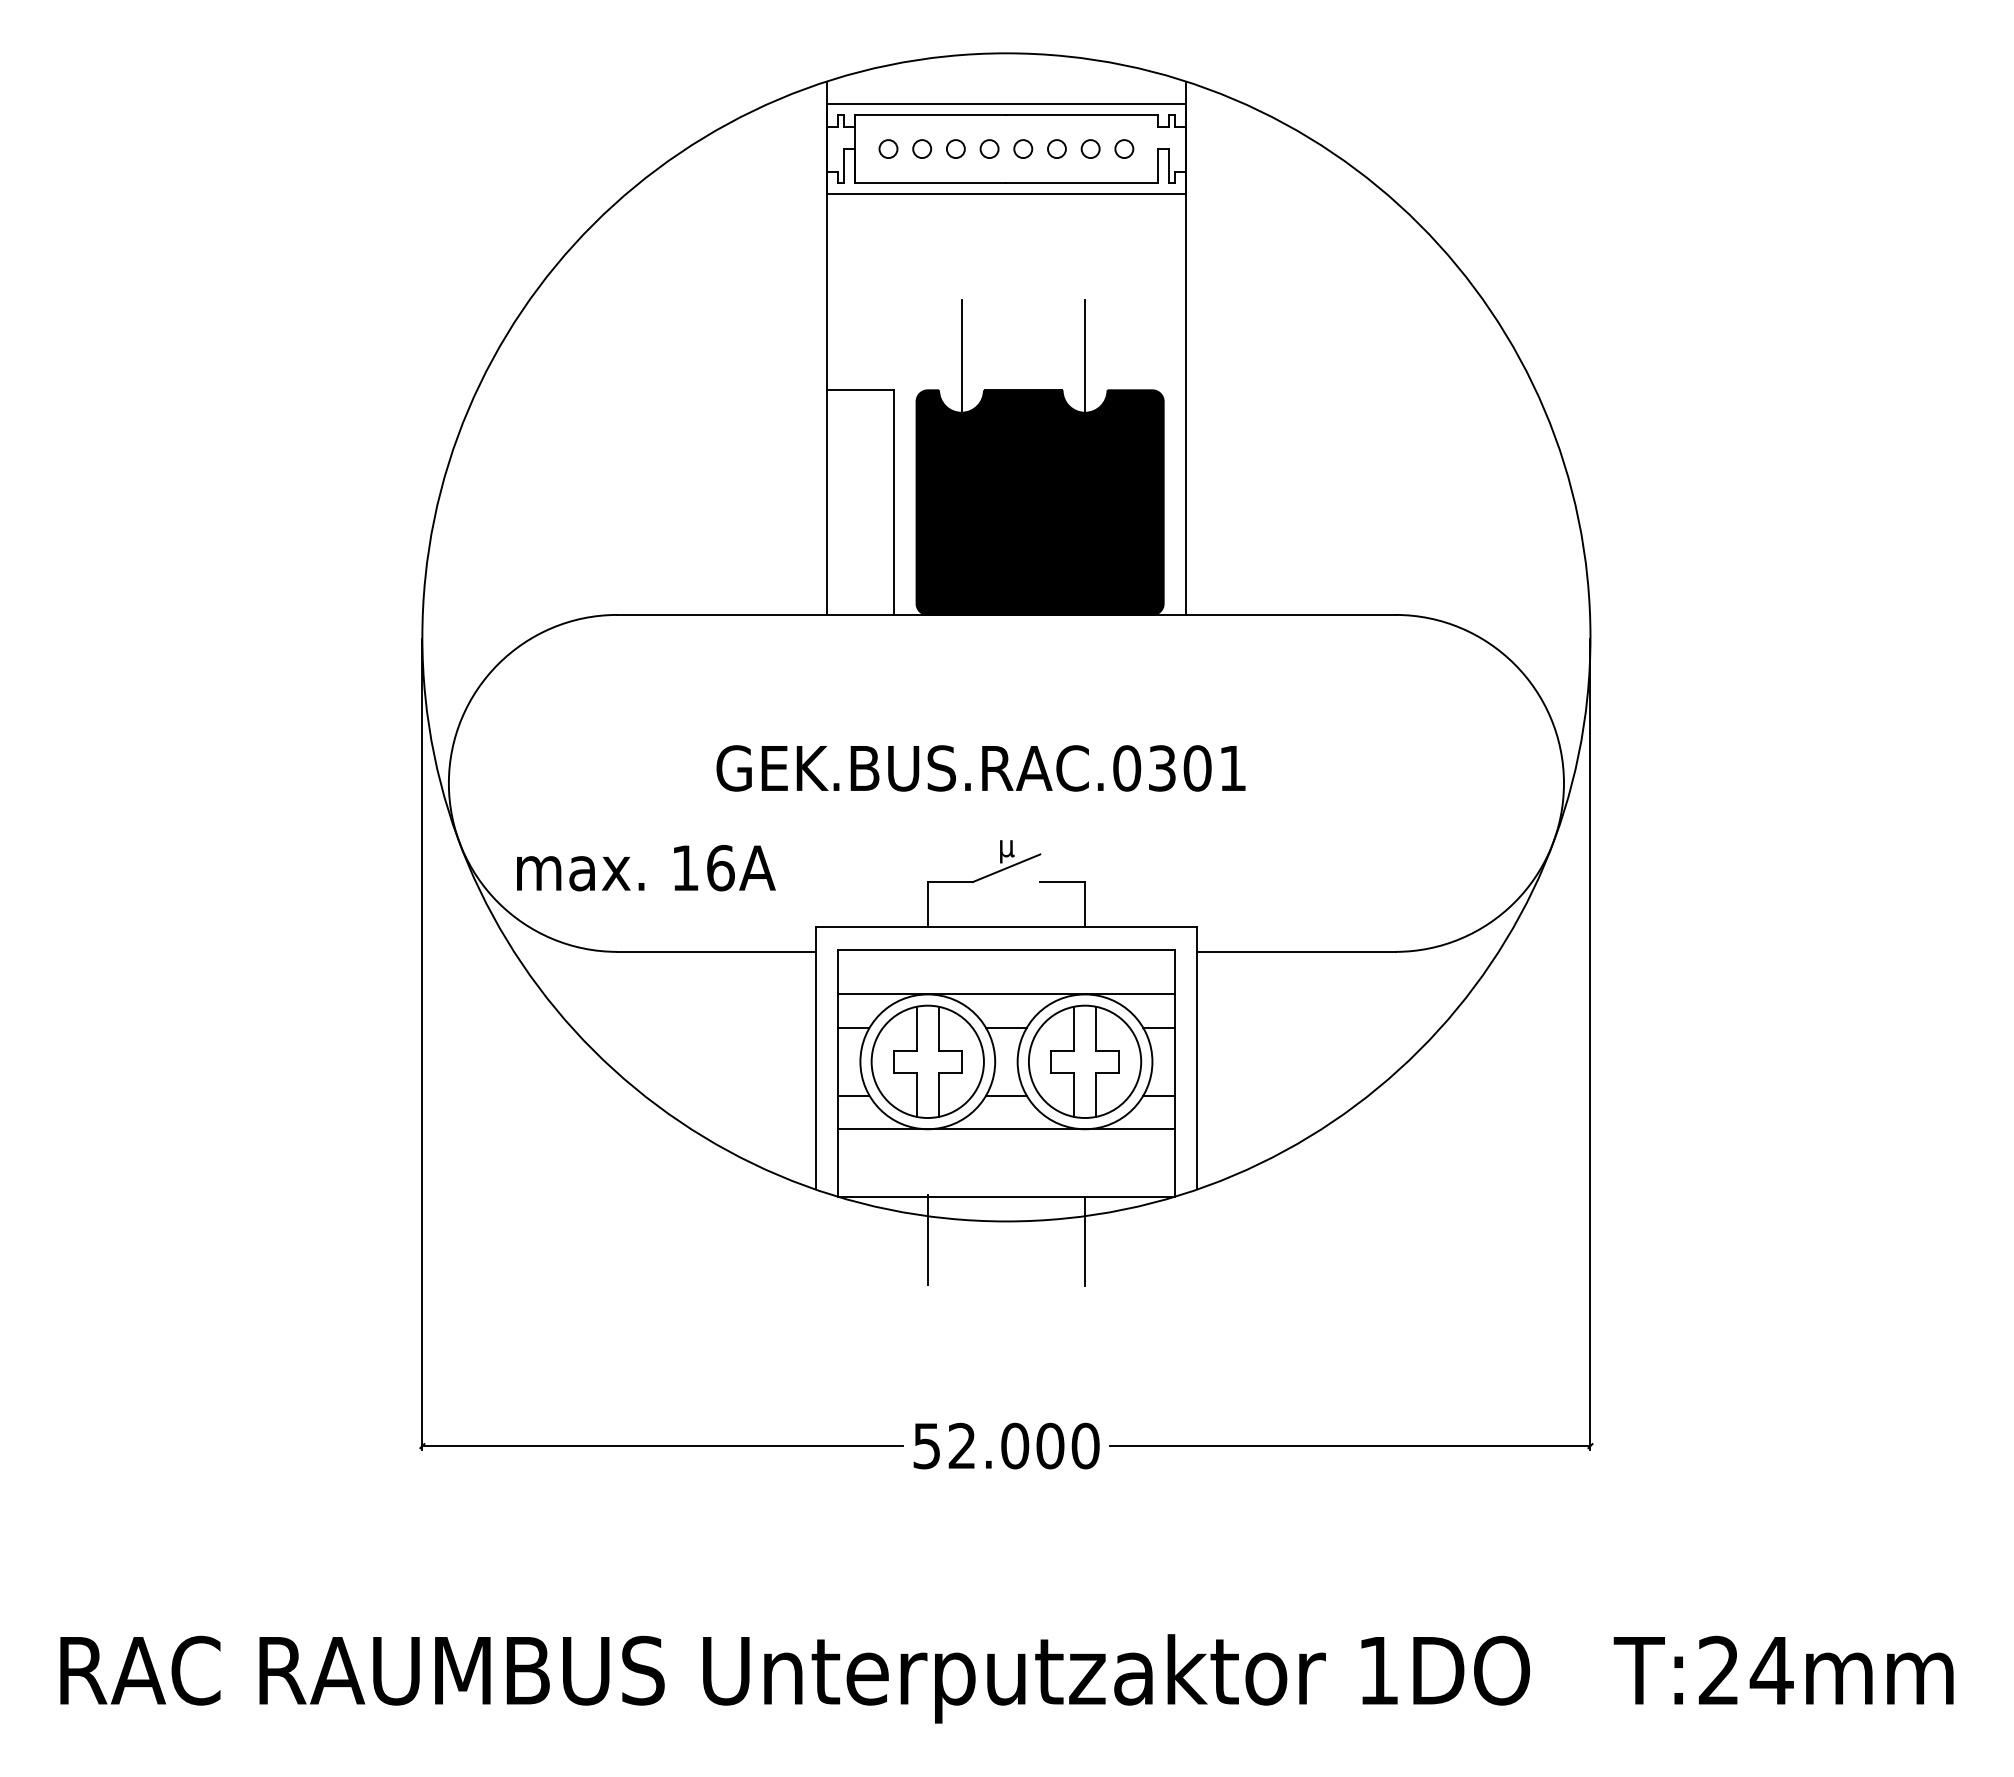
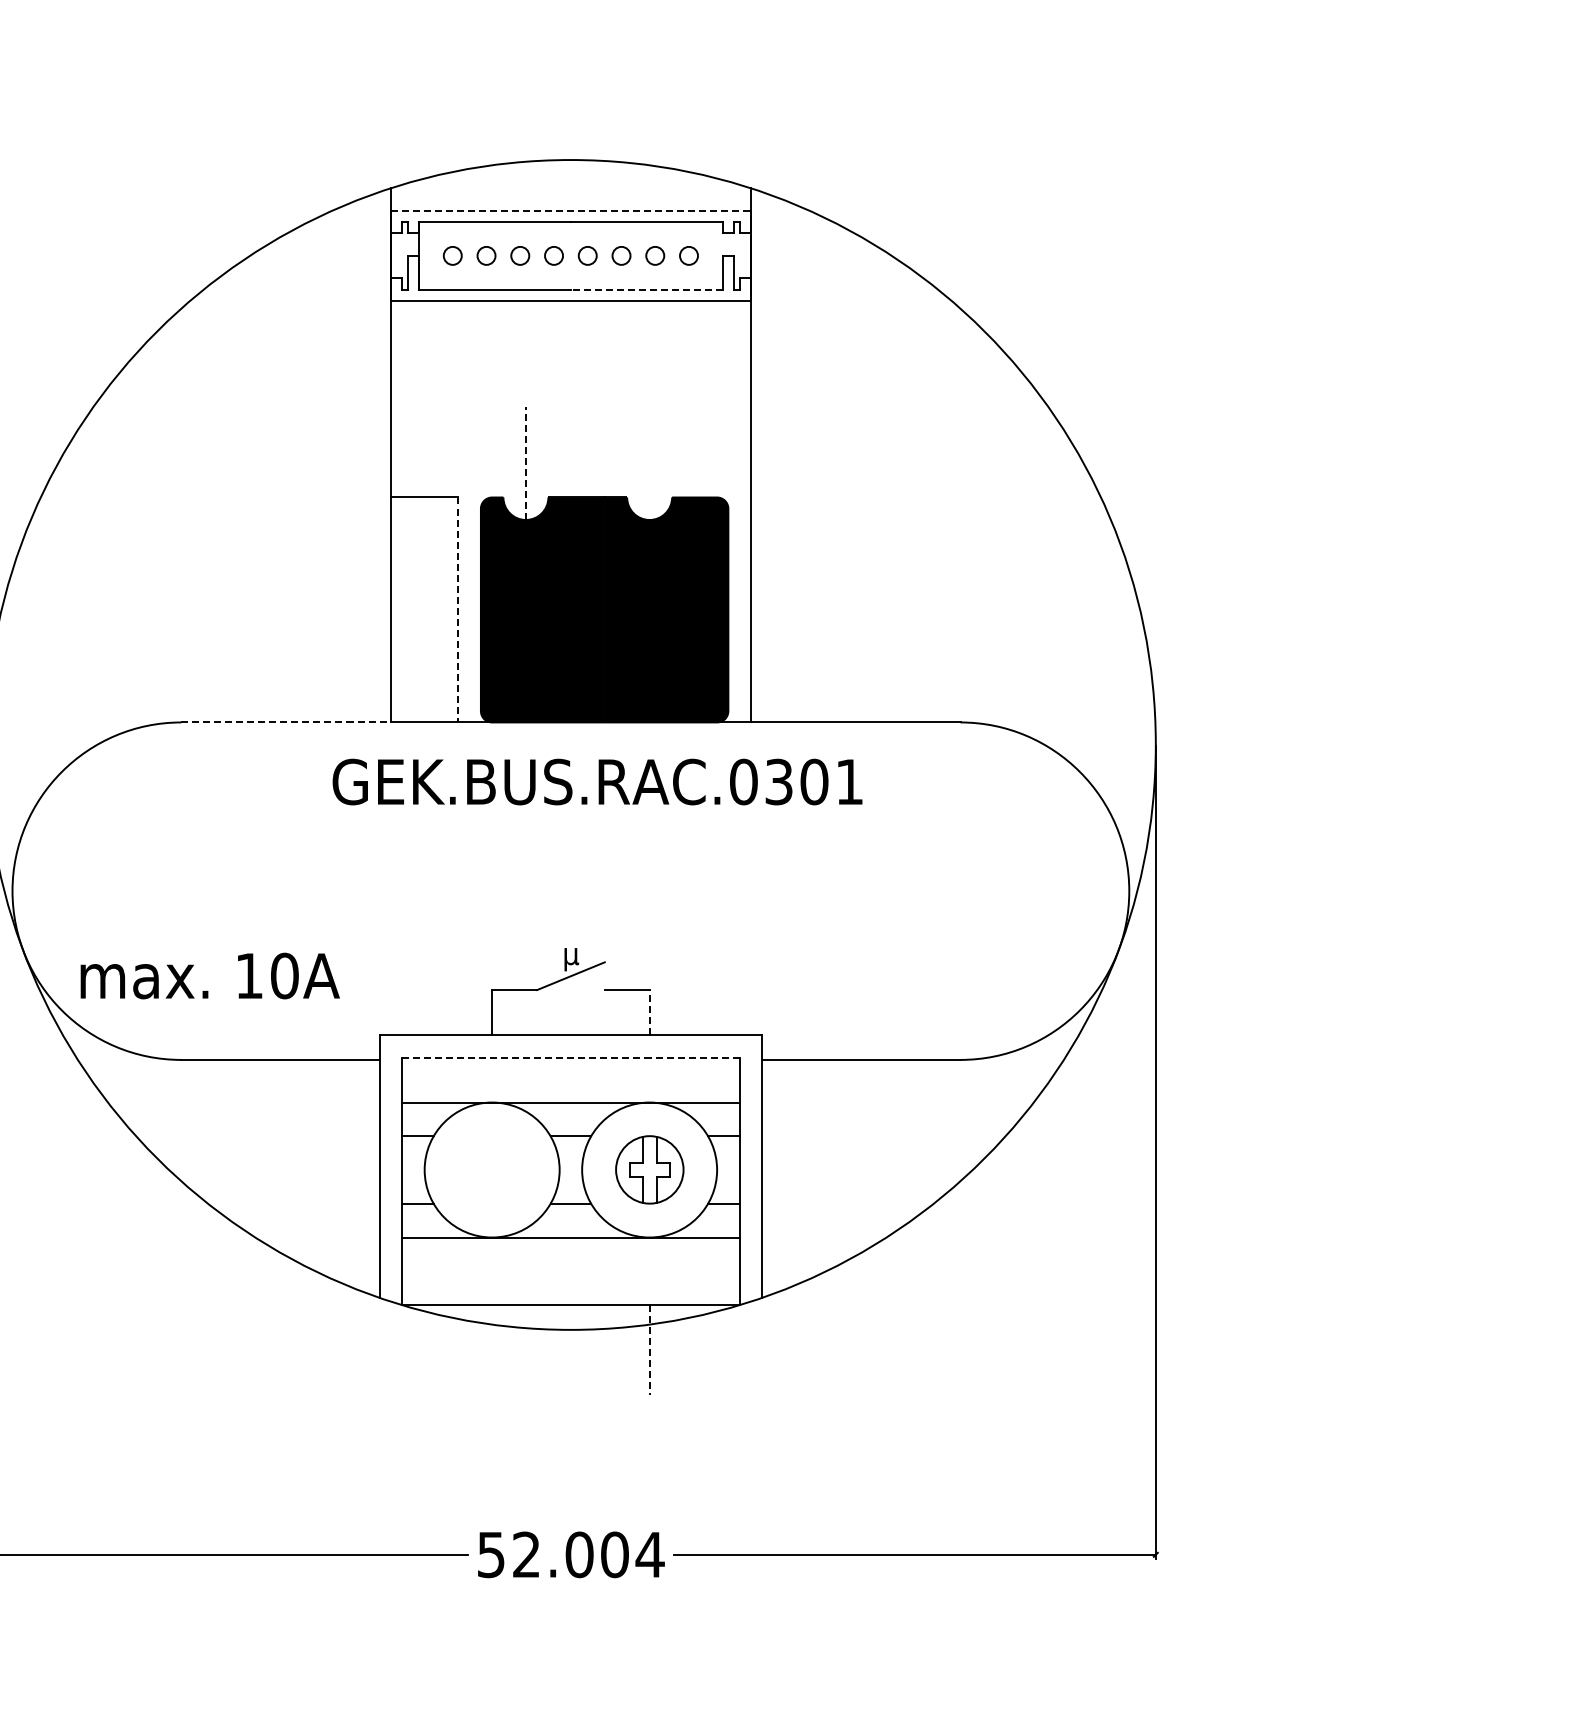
line: (1006, 104) -> (570, 211), solid -> dashed
line: (1082, 182) -> (647, 289), solid -> dashed
line: (961, 356) -> (525, 463), solid -> dashed
line: (1085, 356) -> (650, 463), removed
line: (894, 503) -> (458, 610), solid -> dashed
line: (722, 614) -> (286, 722), solid -> dashed
text: (980, 768) -> (597, 782), moved
text: (720, 867) -> (284, 975), 16A -> 10A
line: (1085, 904) -> (650, 1012), solid -> dashed
line: (1005, 949) -> (569, 1057), solid -> dashed
part: (927, 1061) -> (491, 1169), removed
part: (1085, 1061) -> (650, 1169), size x0.6
line: (927, 1240) -> (491, 1348), removed
line: (1085, 1241) -> (650, 1349), solid -> dashed
text: (1085, 1445) -> (650, 1554), 52.000 -> 52.004

